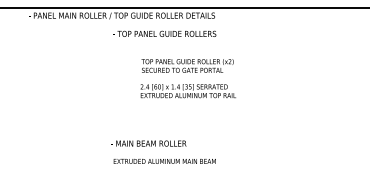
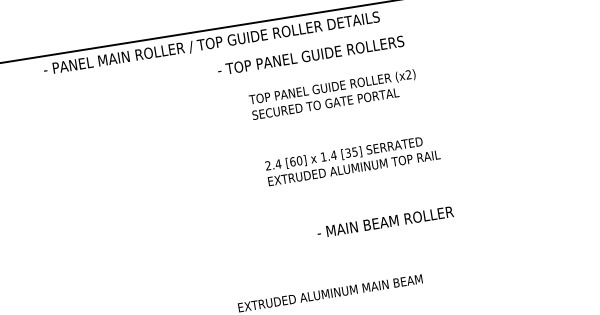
text: (164, 33) -> (310, 54), moved
text: (187, 65) -> (333, 93), moved
text: (148, 143) -> (384, 222), moved

